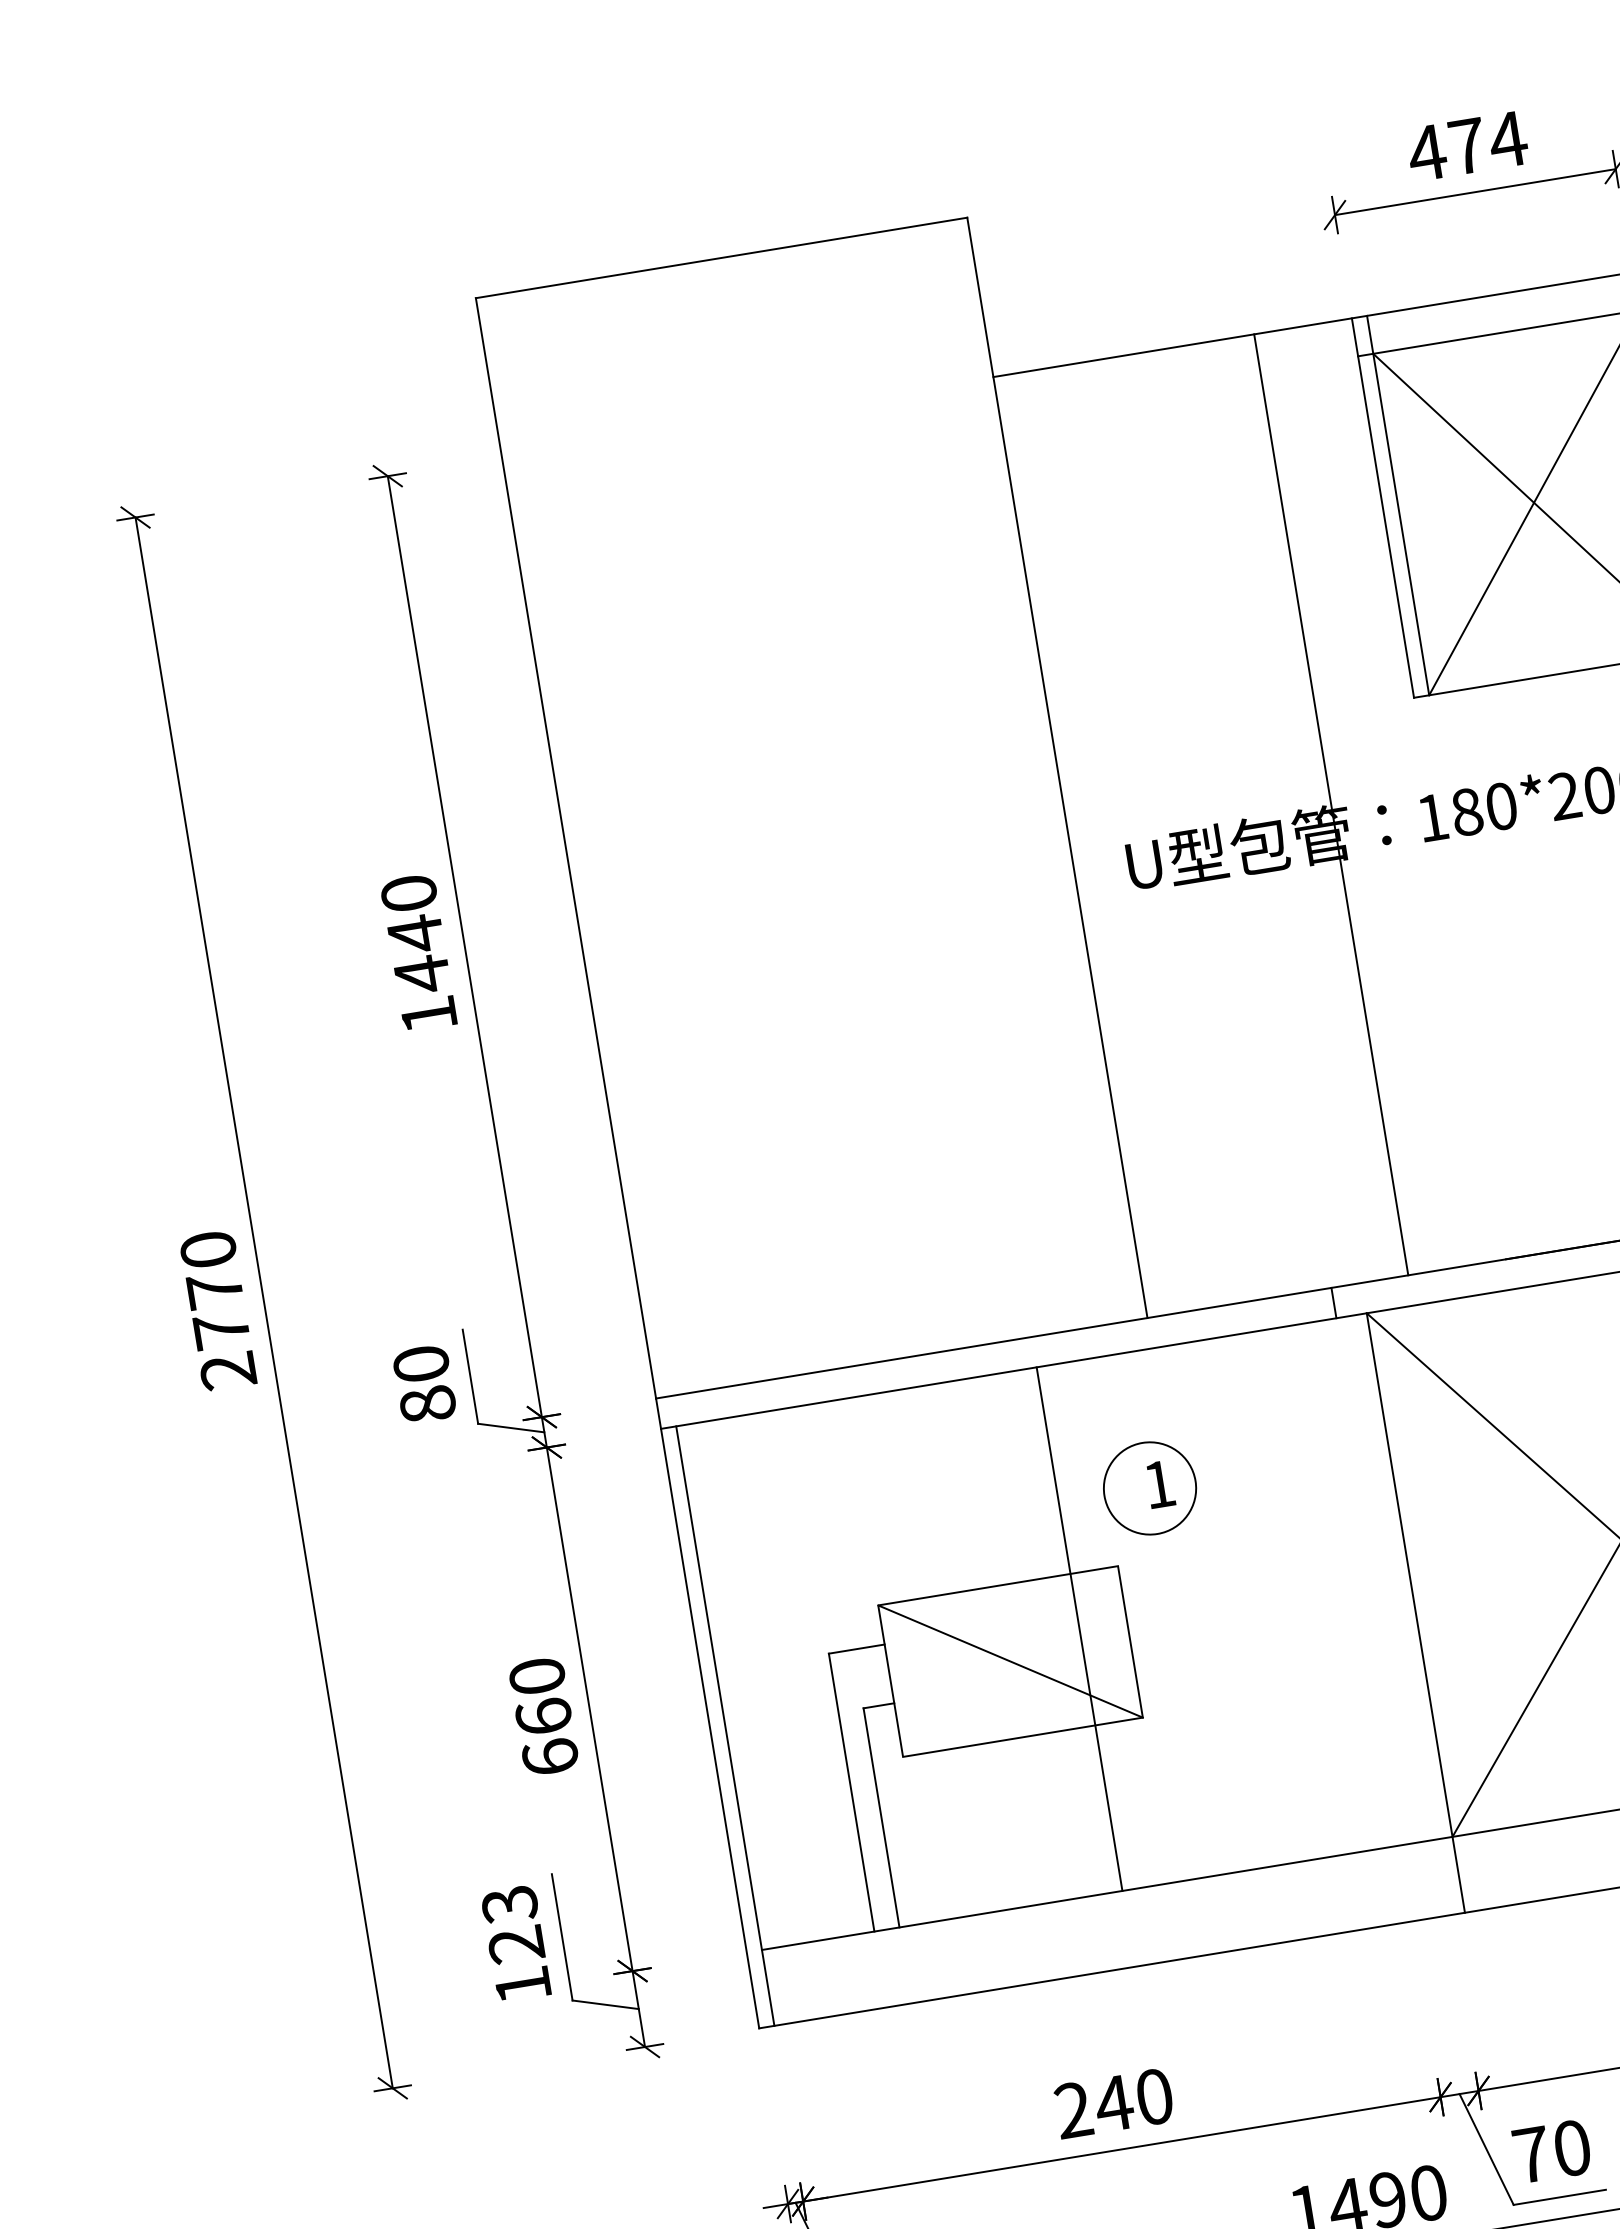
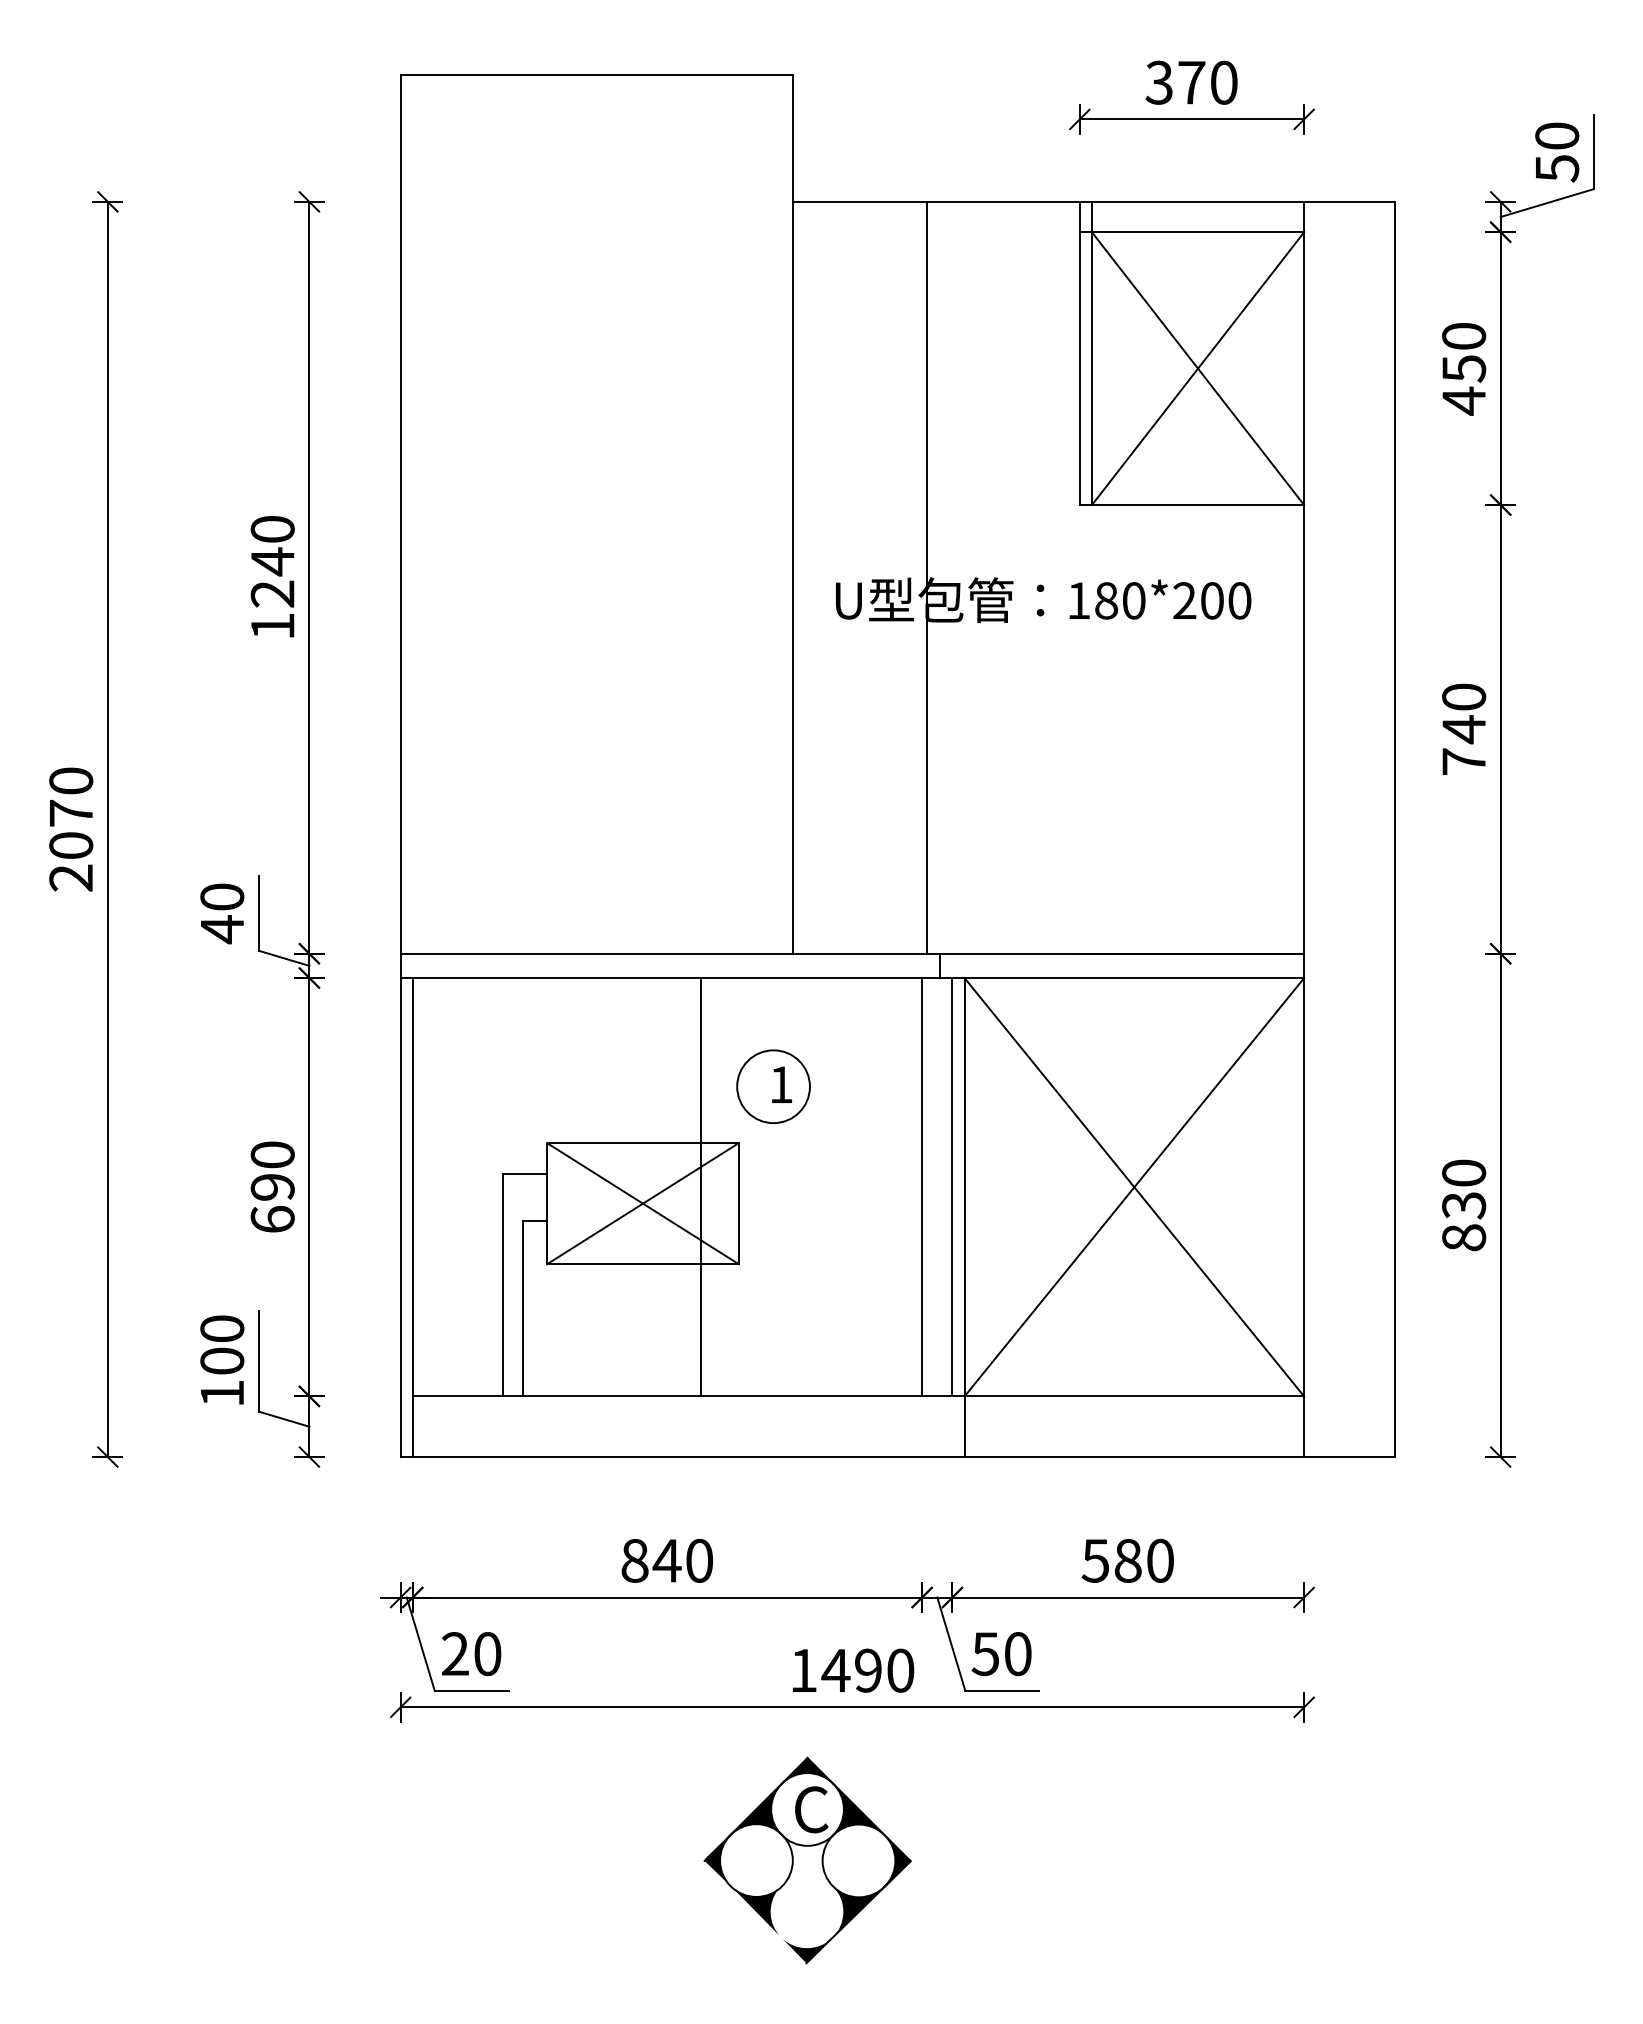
text: (1467, 146) -> (1191, 82), 474 -> 370
line: (1330, 804) -> (926, 577), moved
text: (421, 973) -> (272, 593), 1440 -> 1240
text: (221, 1330) -> (71, 845), 2770 -> 2070
text: (428, 1404) -> (222, 929), 80 -> 40
line: (1394, 1577) -> (952, 1187), added
line: (1357, 1584) -> (922, 1187), added
line: (1009, 1661) -> (642, 1203), added
text: (543, 1715) -> (272, 1186), 660 -> 690
text: (513, 1923) -> (222, 1344), 123 -> 100
text: (1073, 2109) -> (634, 1560), 240 -> 840
text: (1531, 2155) -> (985, 1654), 70 -> 50

